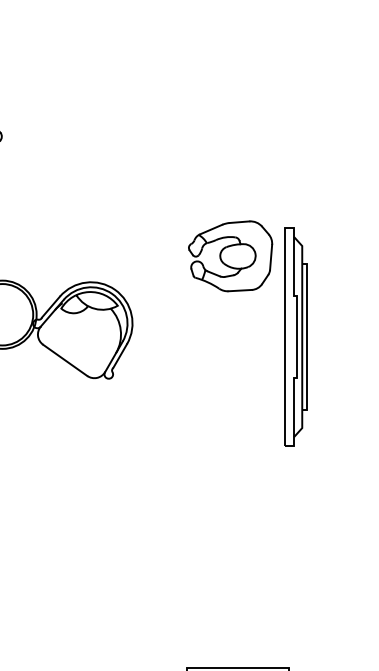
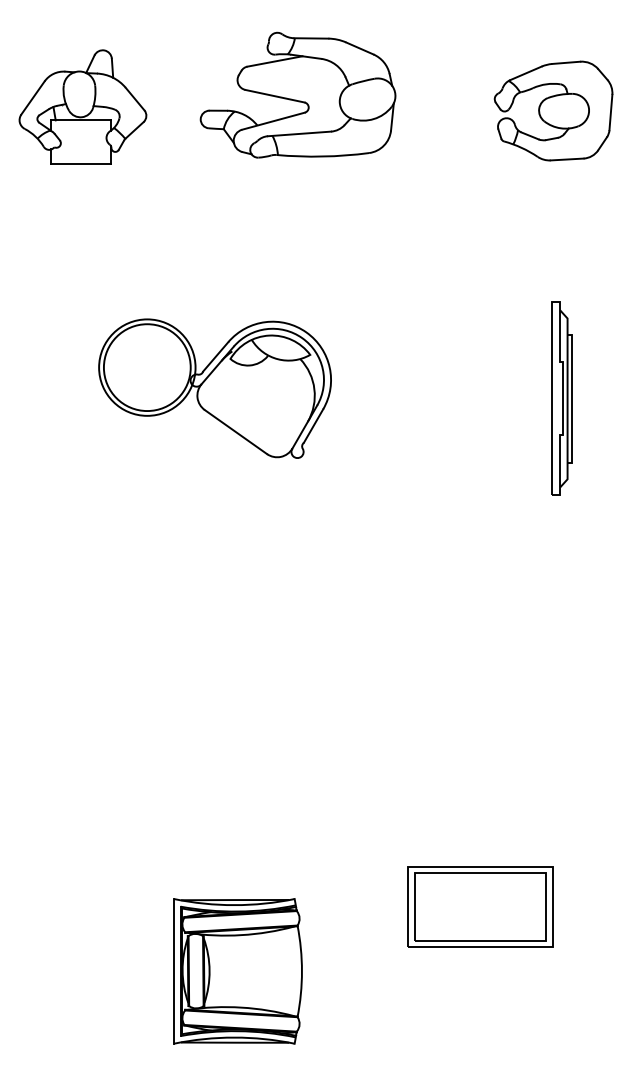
part: (108, 121) -> (297, 94), added
part: (230, 255) -> (553, 110), moved
part: (295, 336) -> (561, 398), size x0.62

